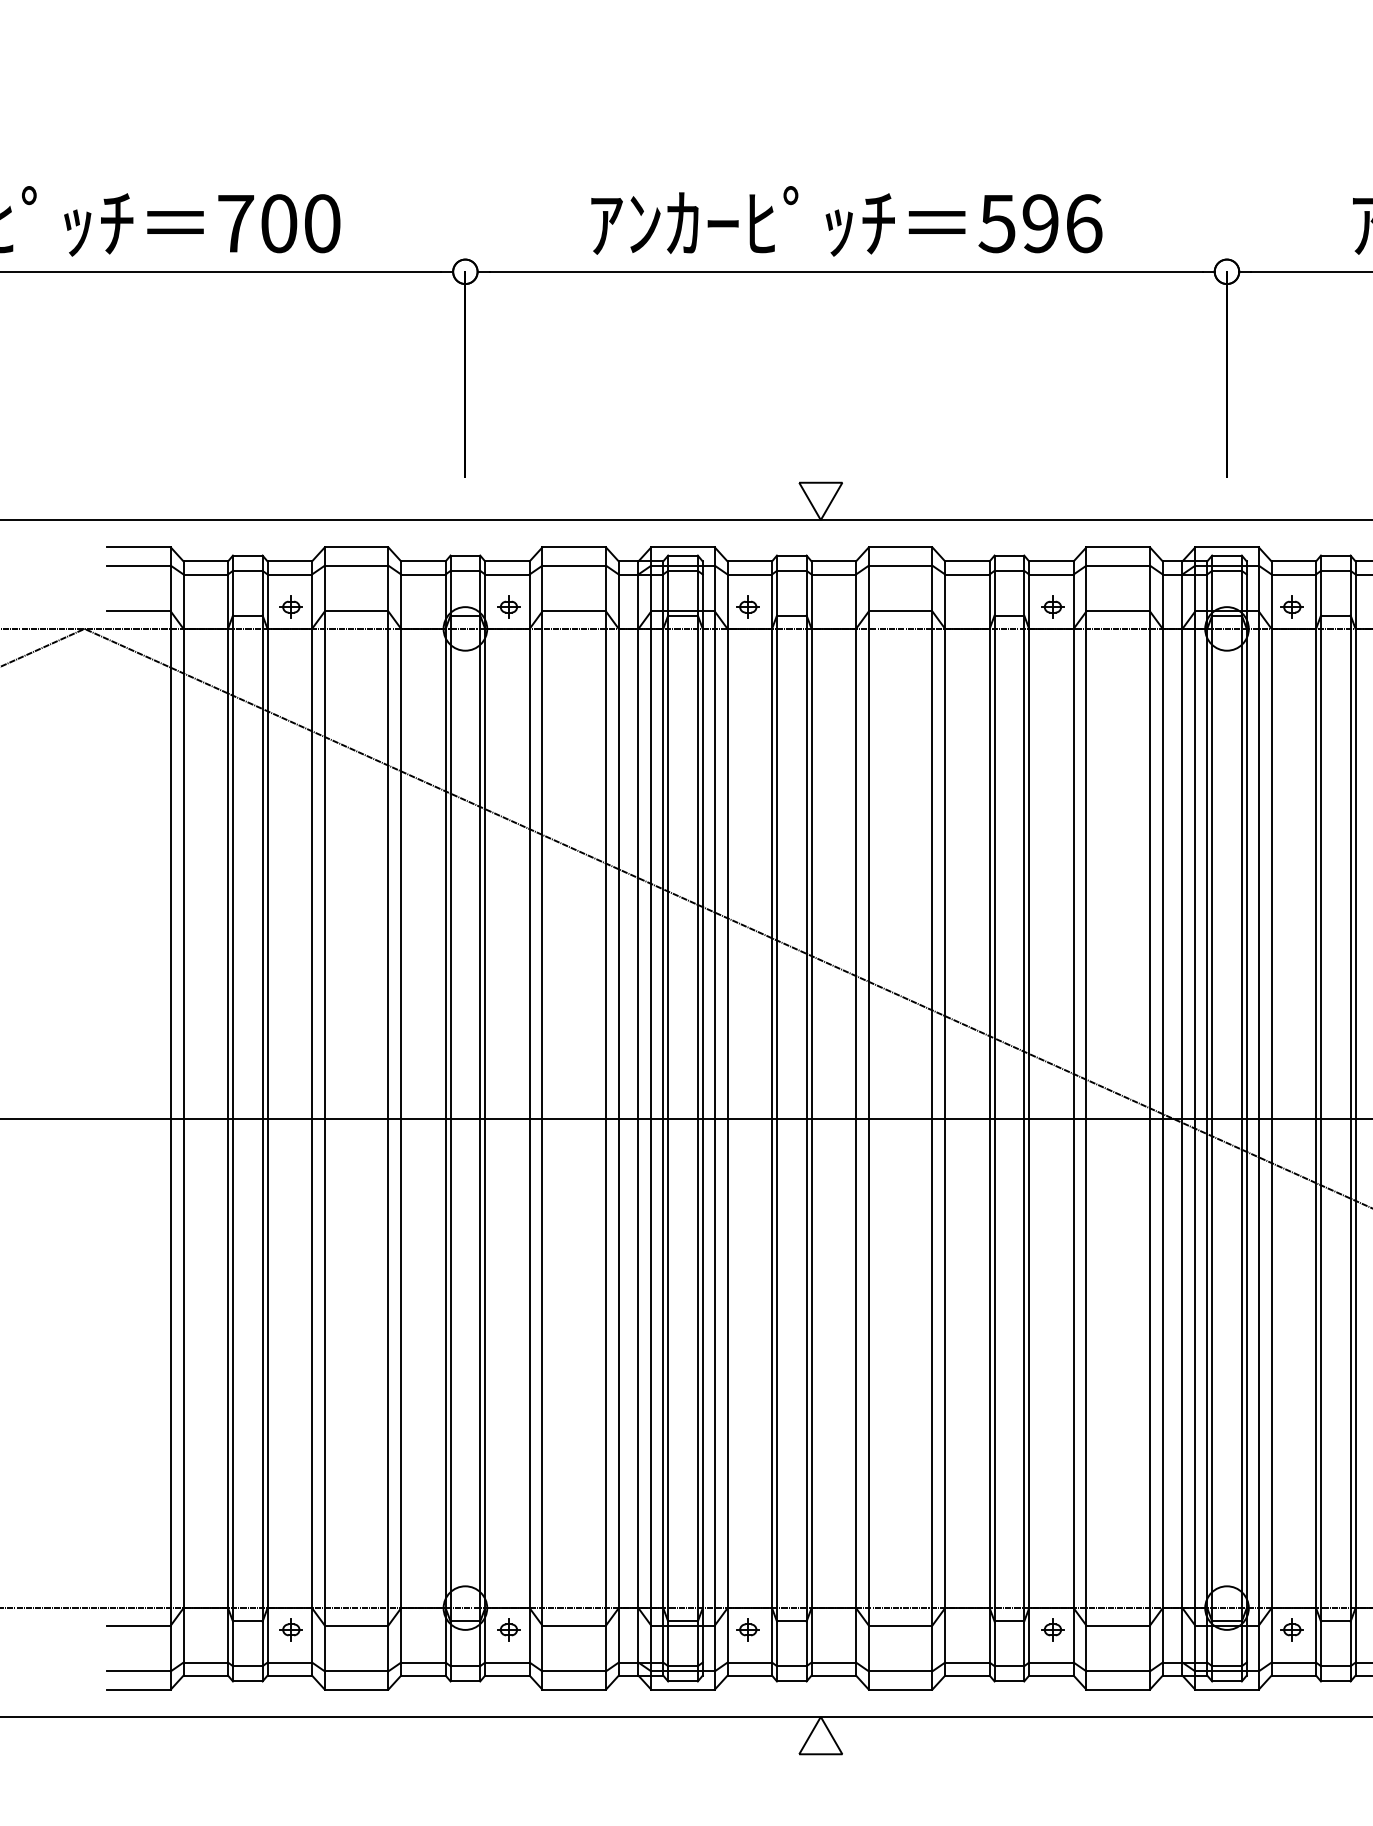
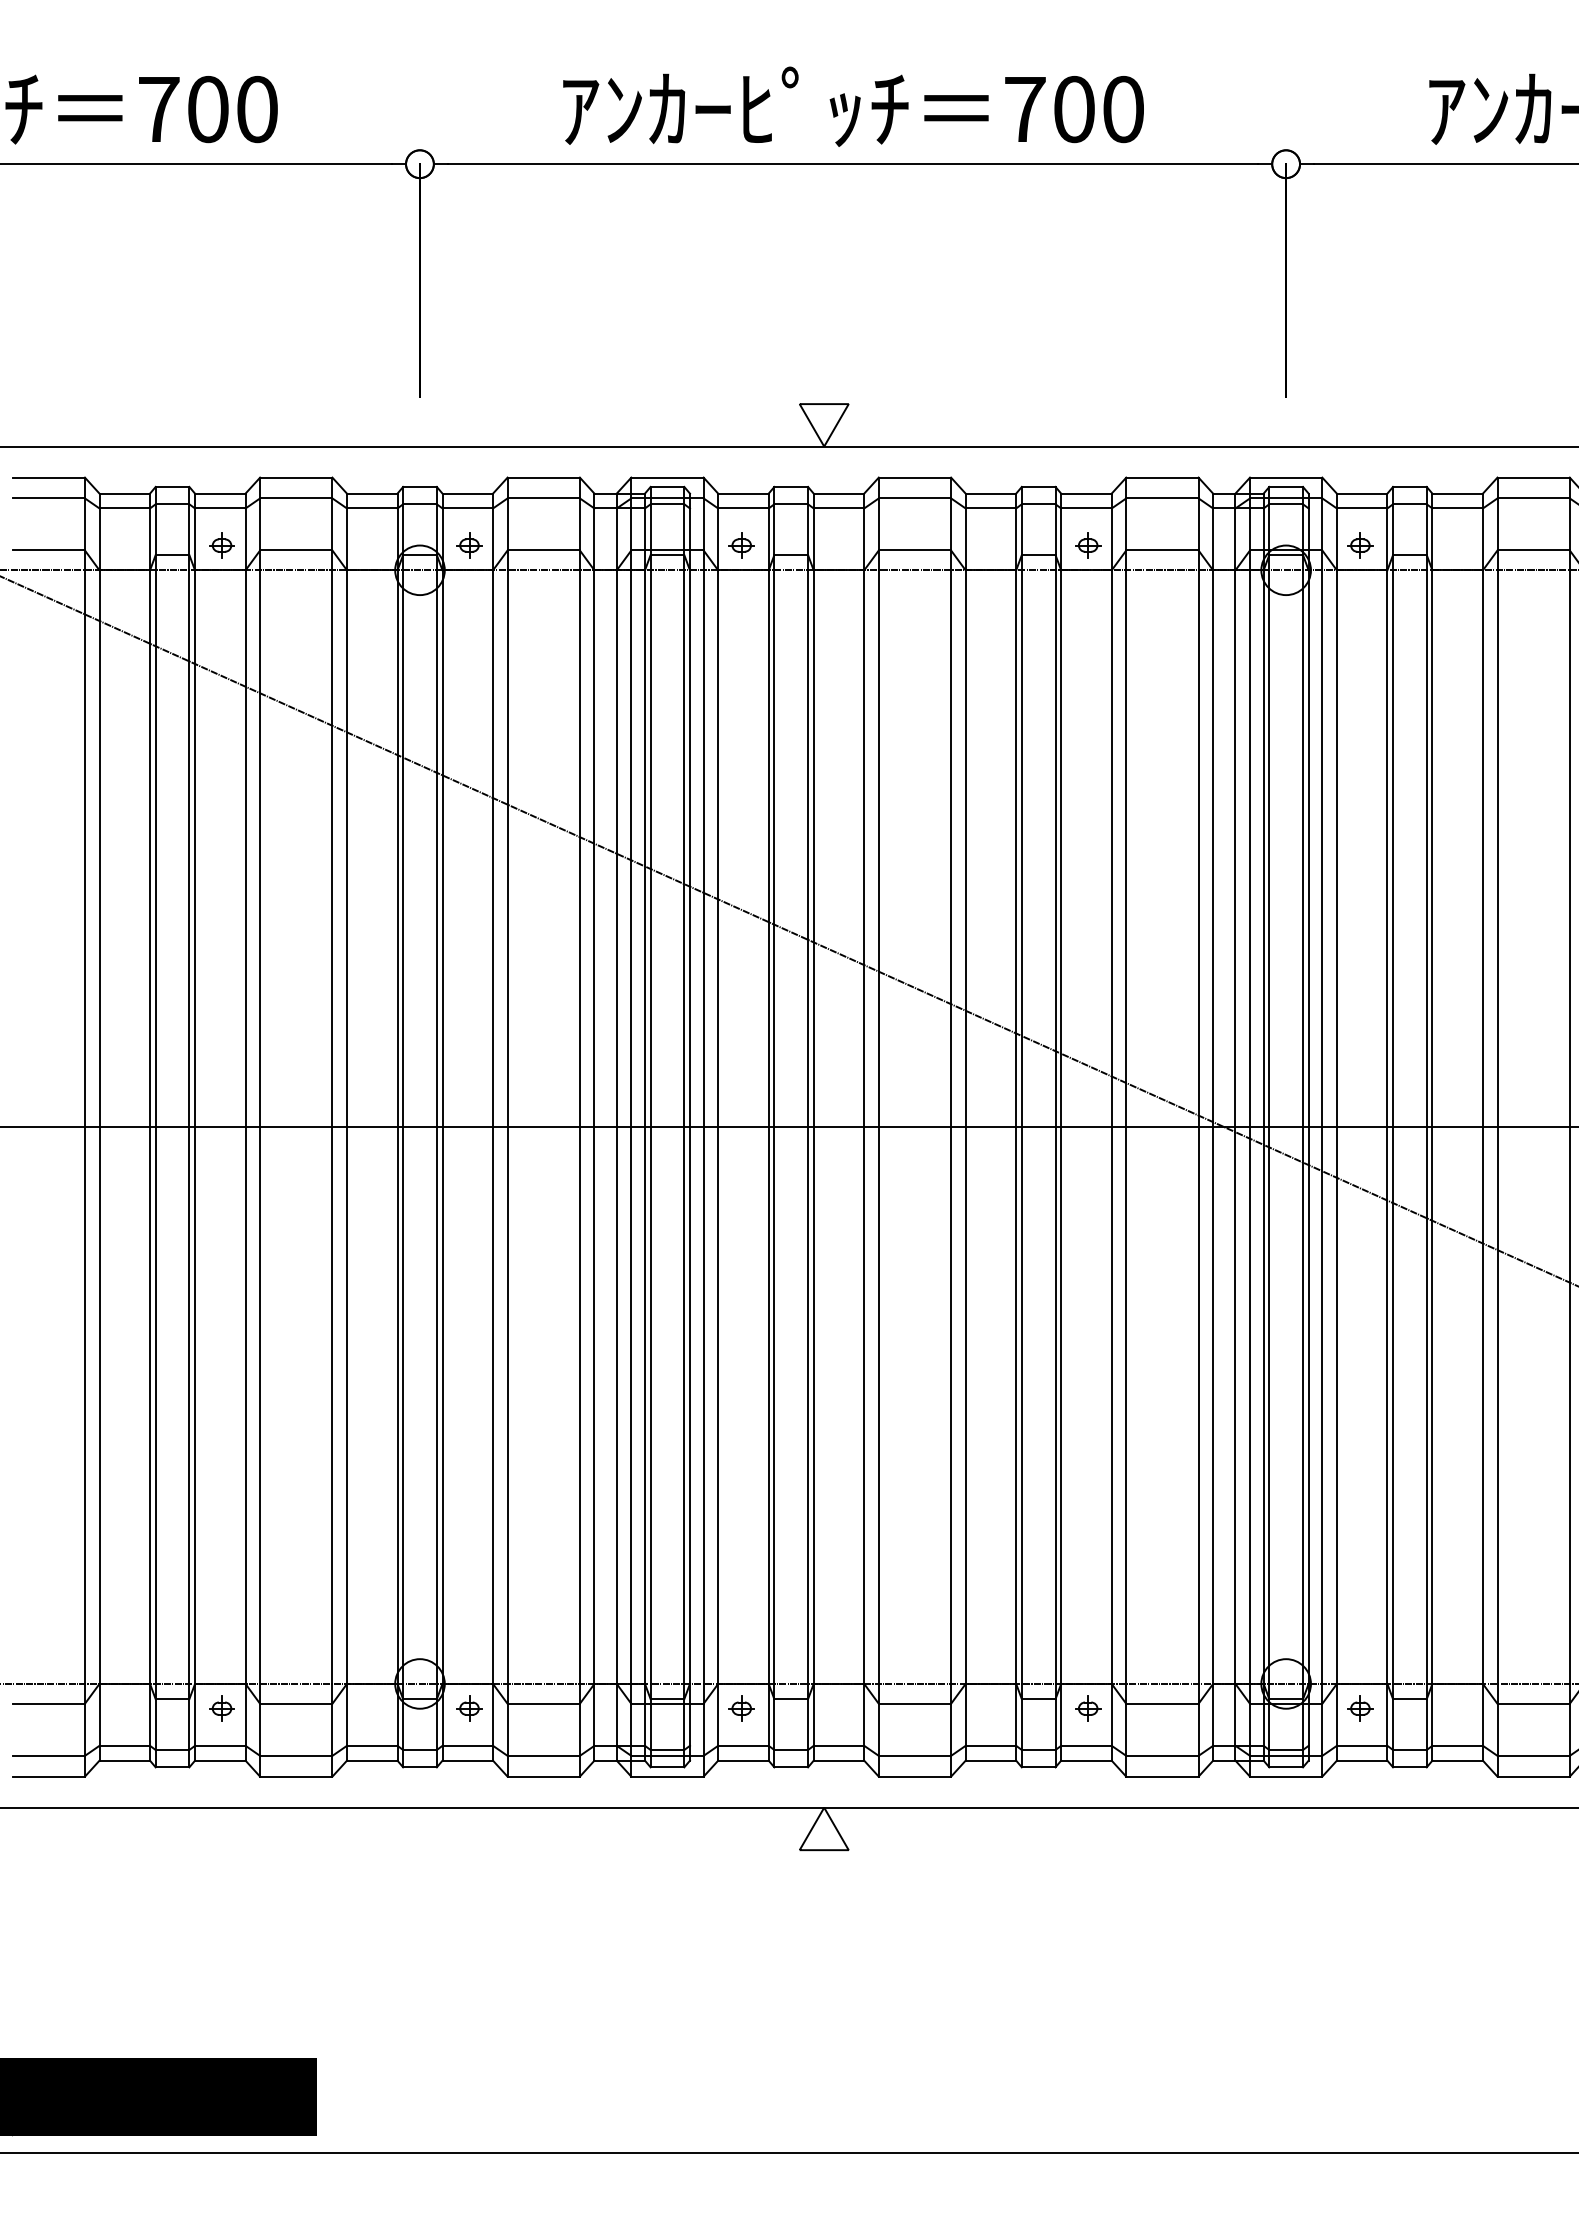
text: (1040, 223) -> (1073, 109), 596 -> 700

